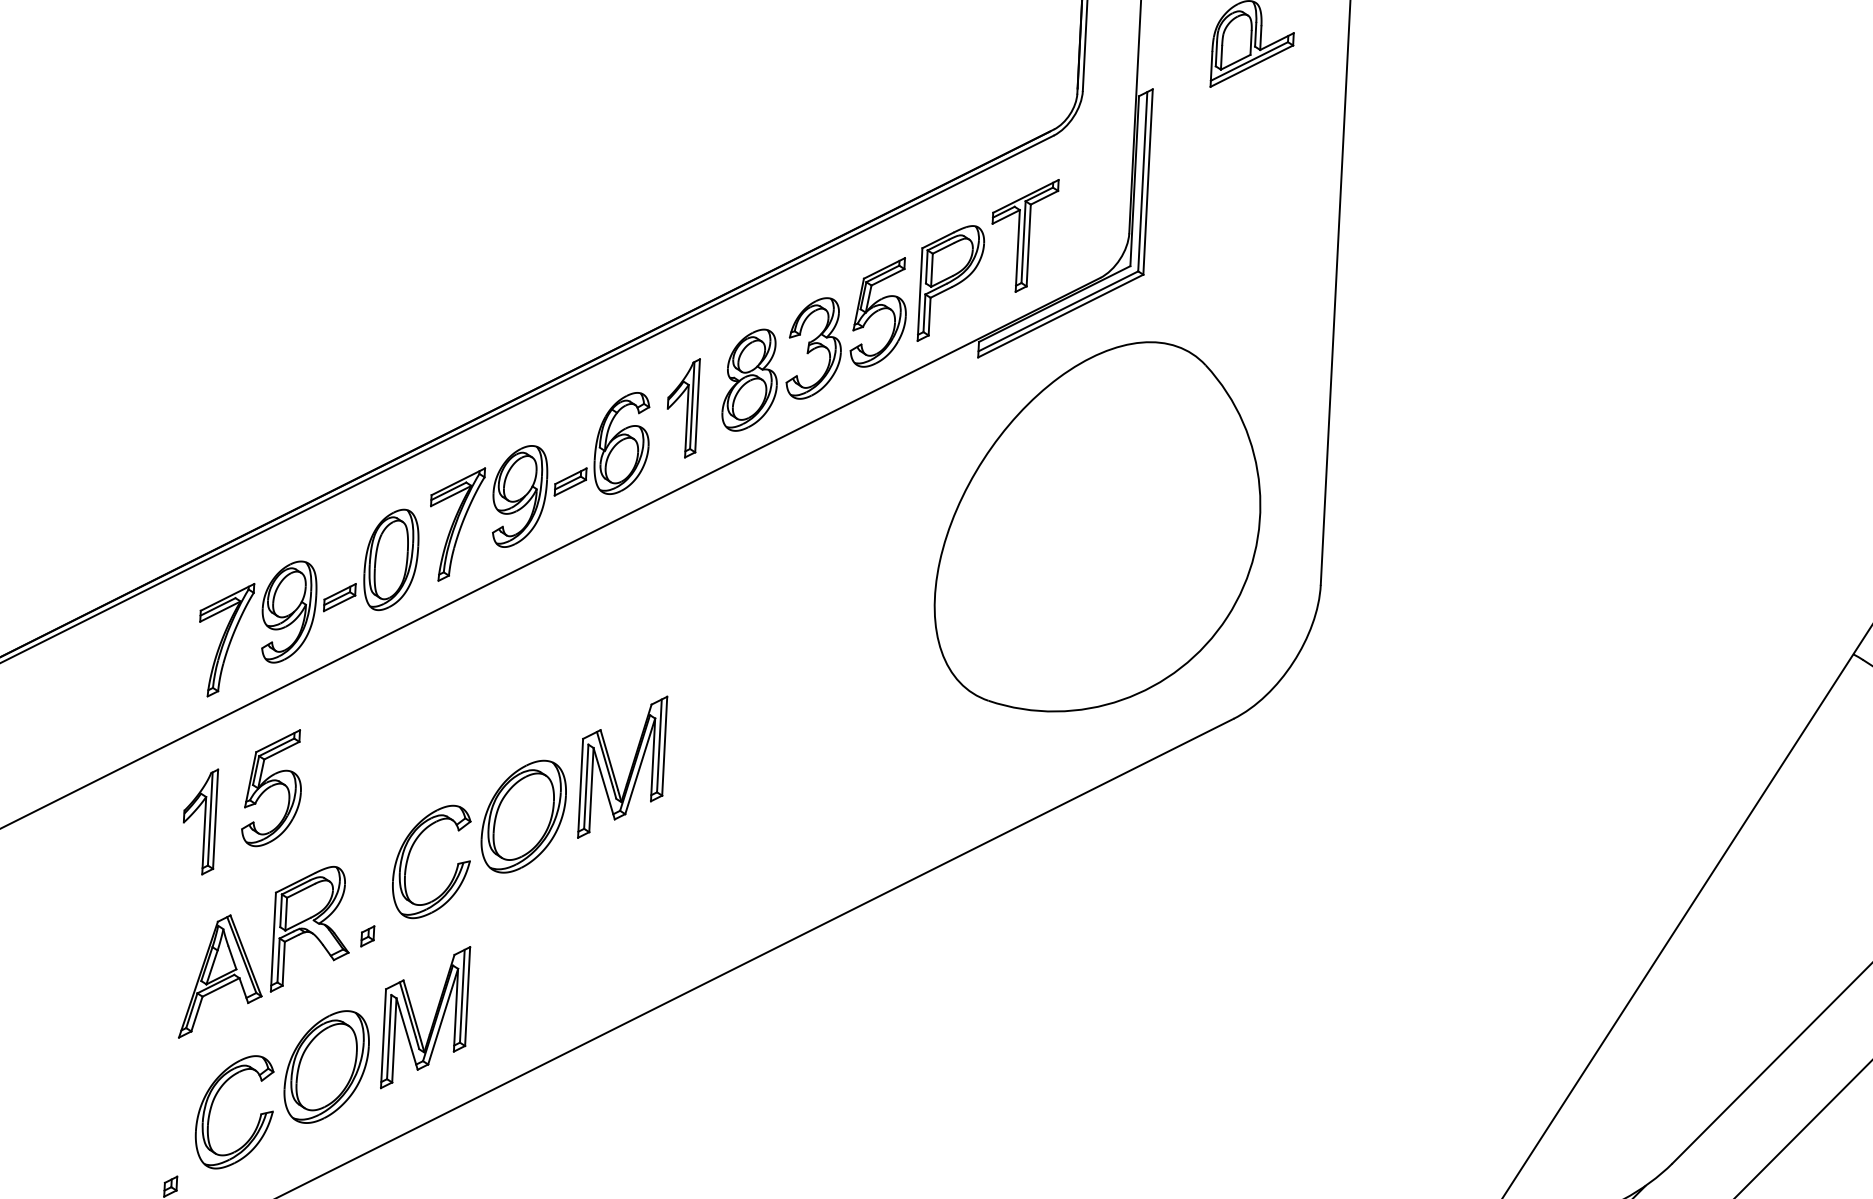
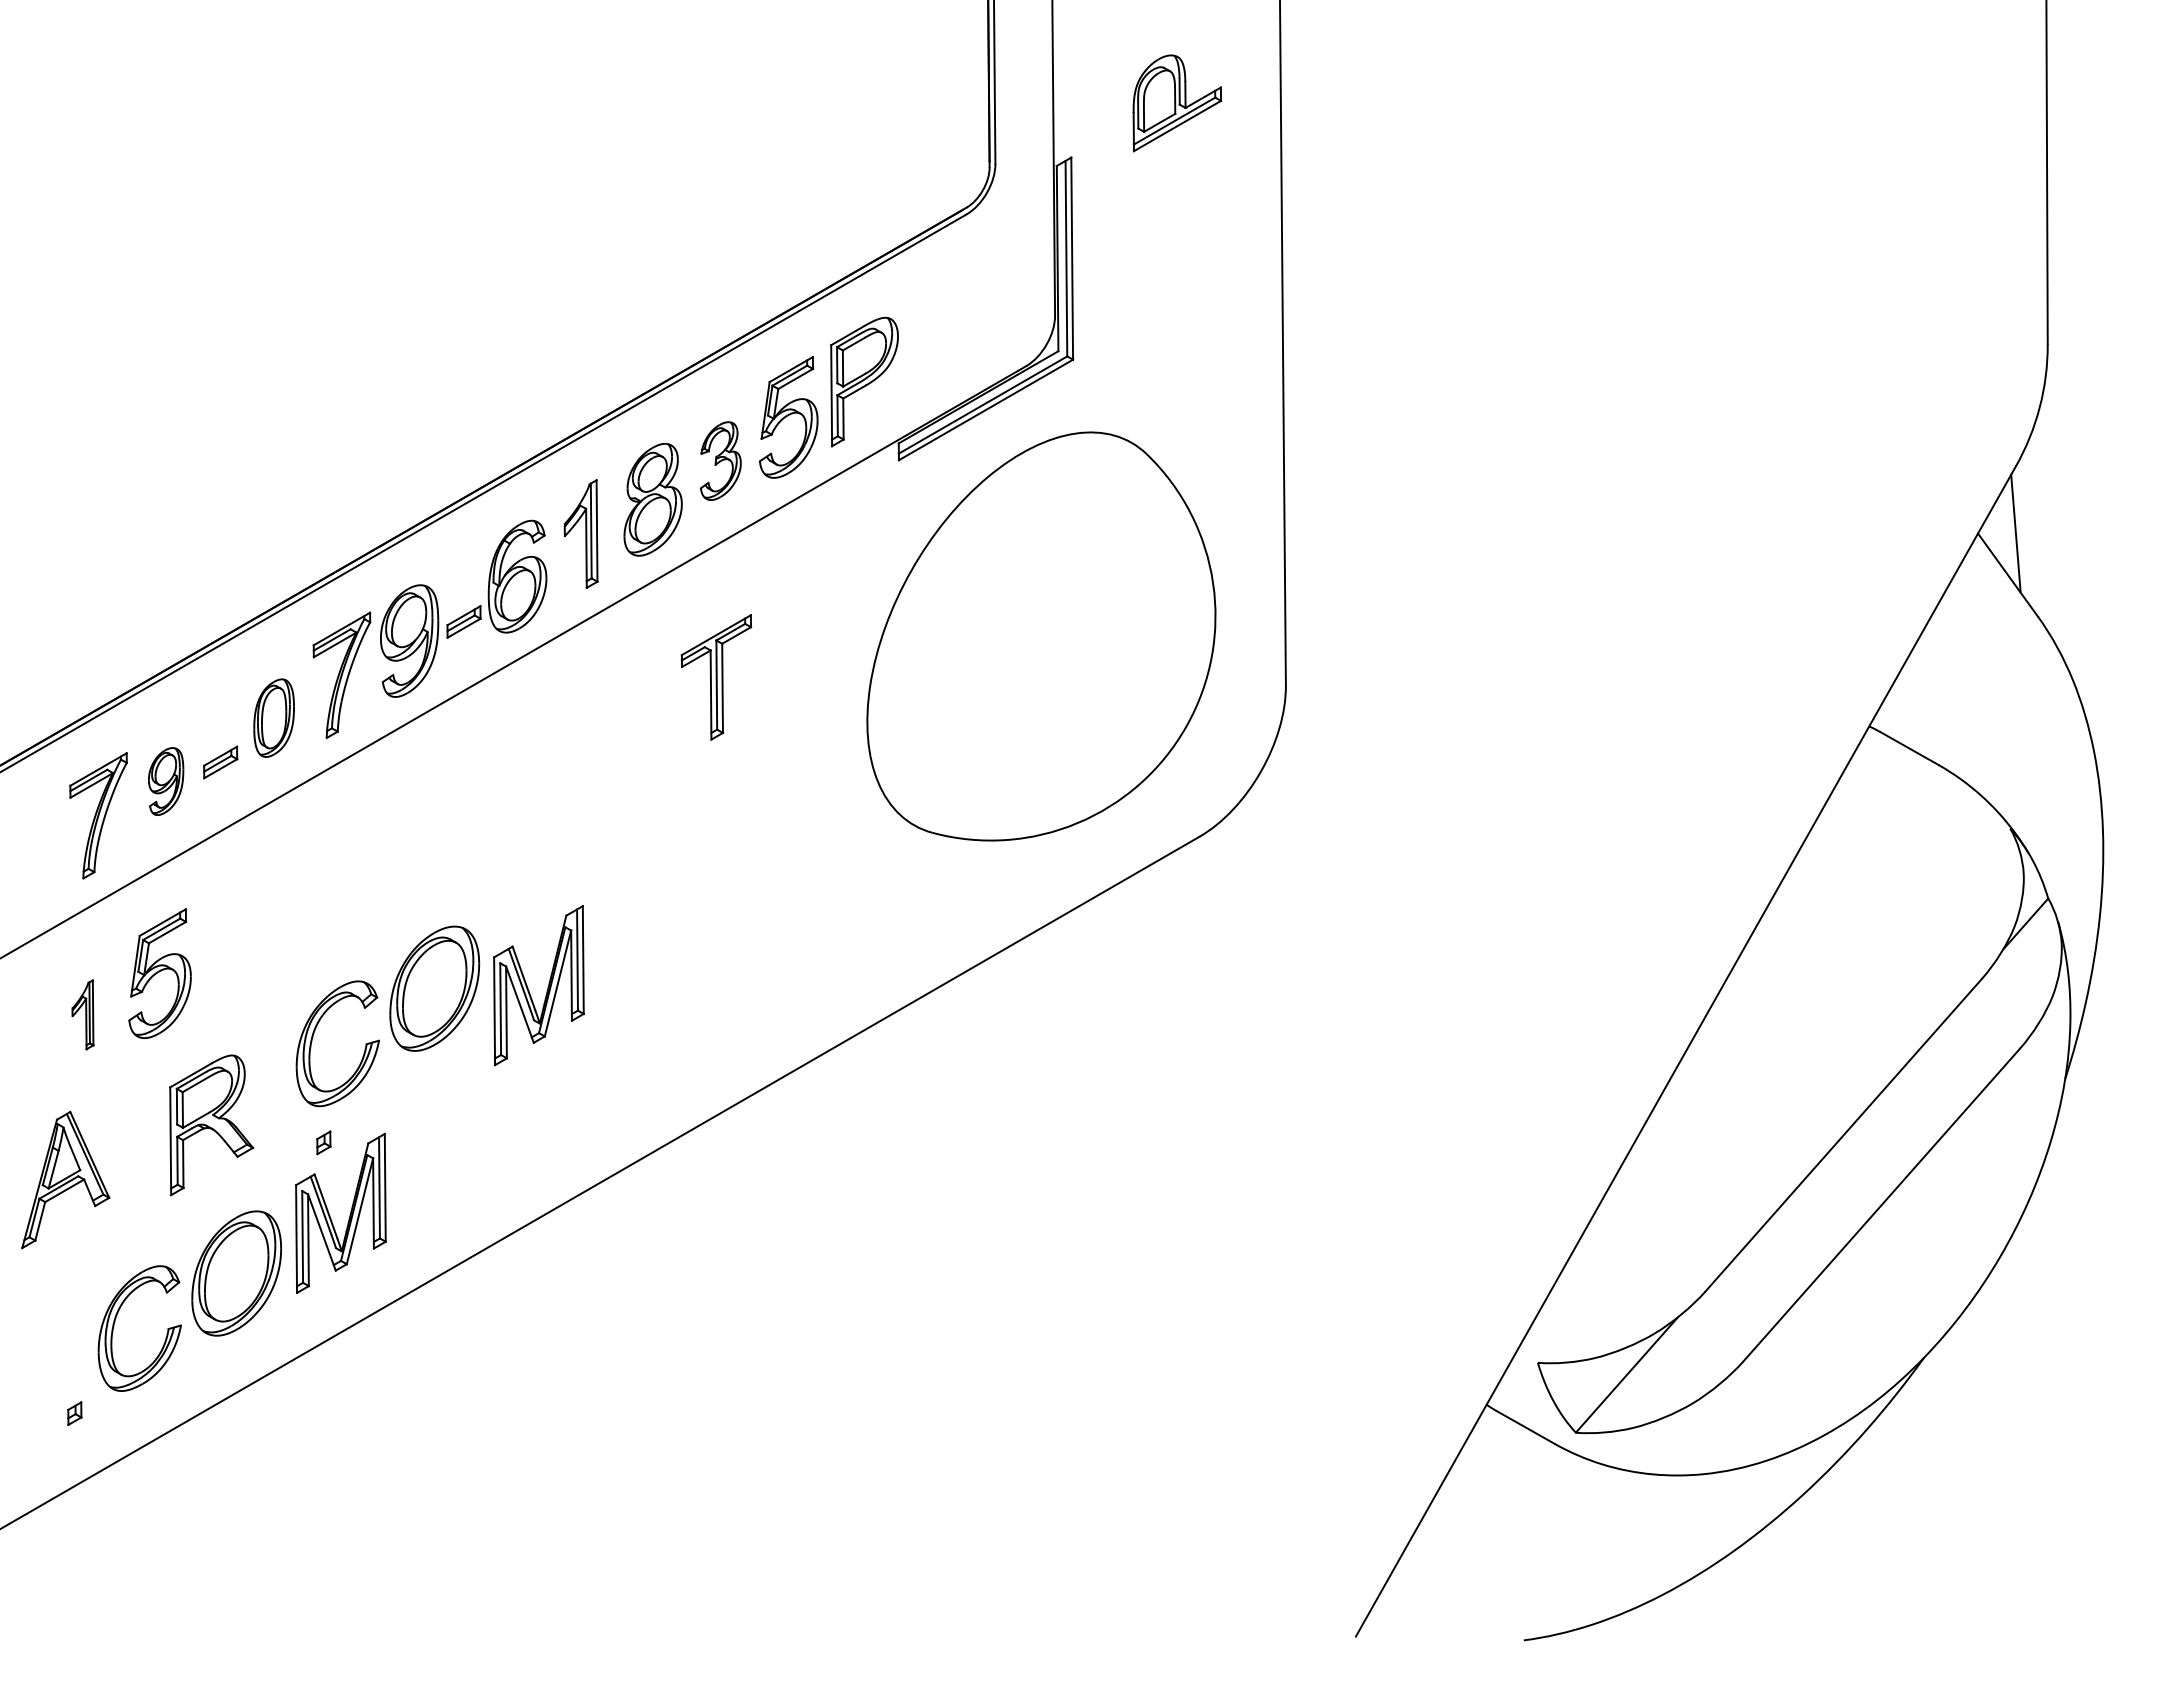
part: (1023, 235) -> (716, 677), moved
part: (814, 347) -> (720, 460), size x0.7
part: (390, 559) -> (273, 717), size x0.7
part: (288, 612) -> (165, 781), size x0.6
part: (630, 769) -> (547, 987), moved
part: (199, 821) -> (82, 1014), size x0.6
part: (367, 936) -> (323, 1142), moved
part: (222, 977) -> (65, 1179), moved

